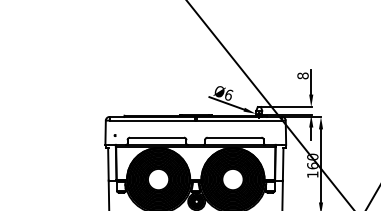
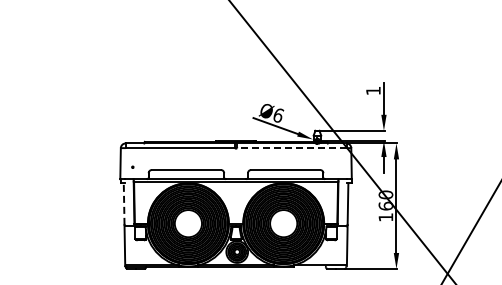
text: (303, 75) -> (373, 90), 8 -> 1
line: (239, 120) -> (291, 148), solid -> dashed
line: (108, 164) -> (124, 204), solid -> dashed

